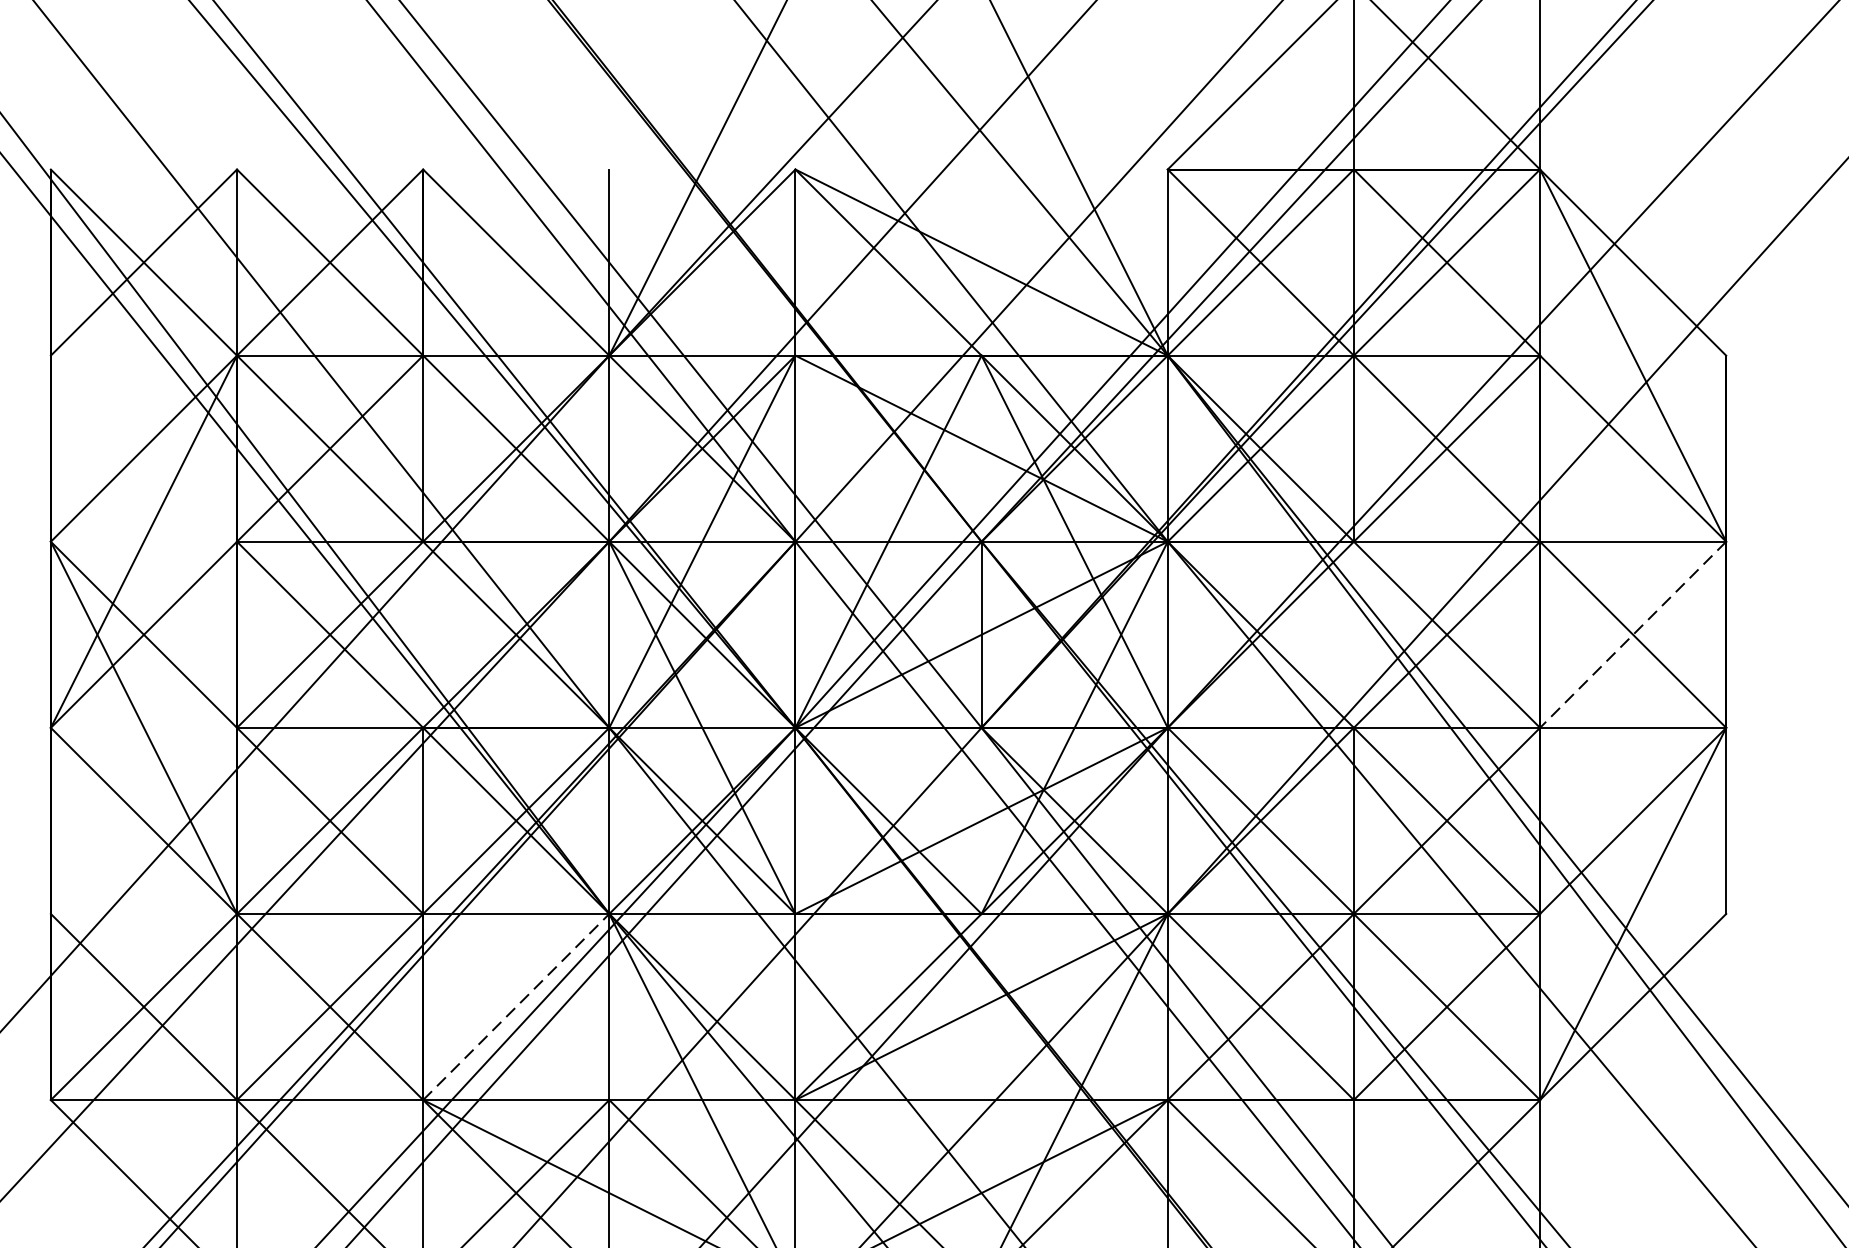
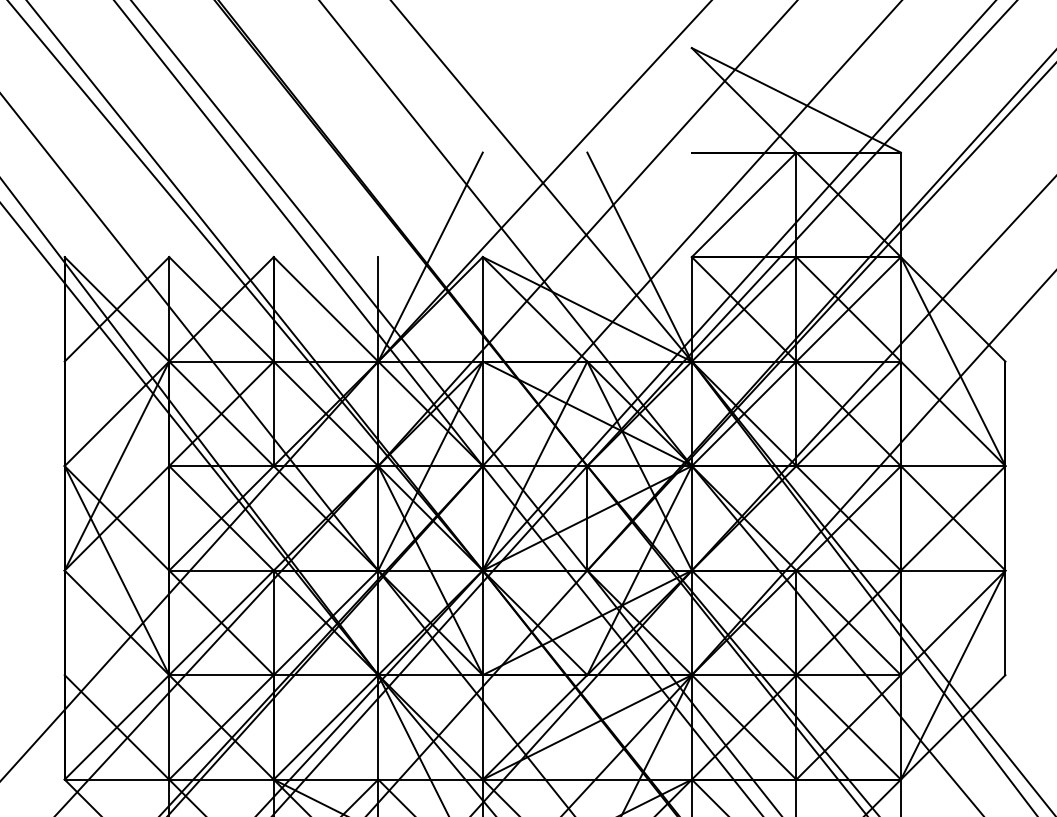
line: (1633, 635) -> (953, 518), dashed -> solid
line: (517, 1007) -> (326, 727), dashed -> solid

